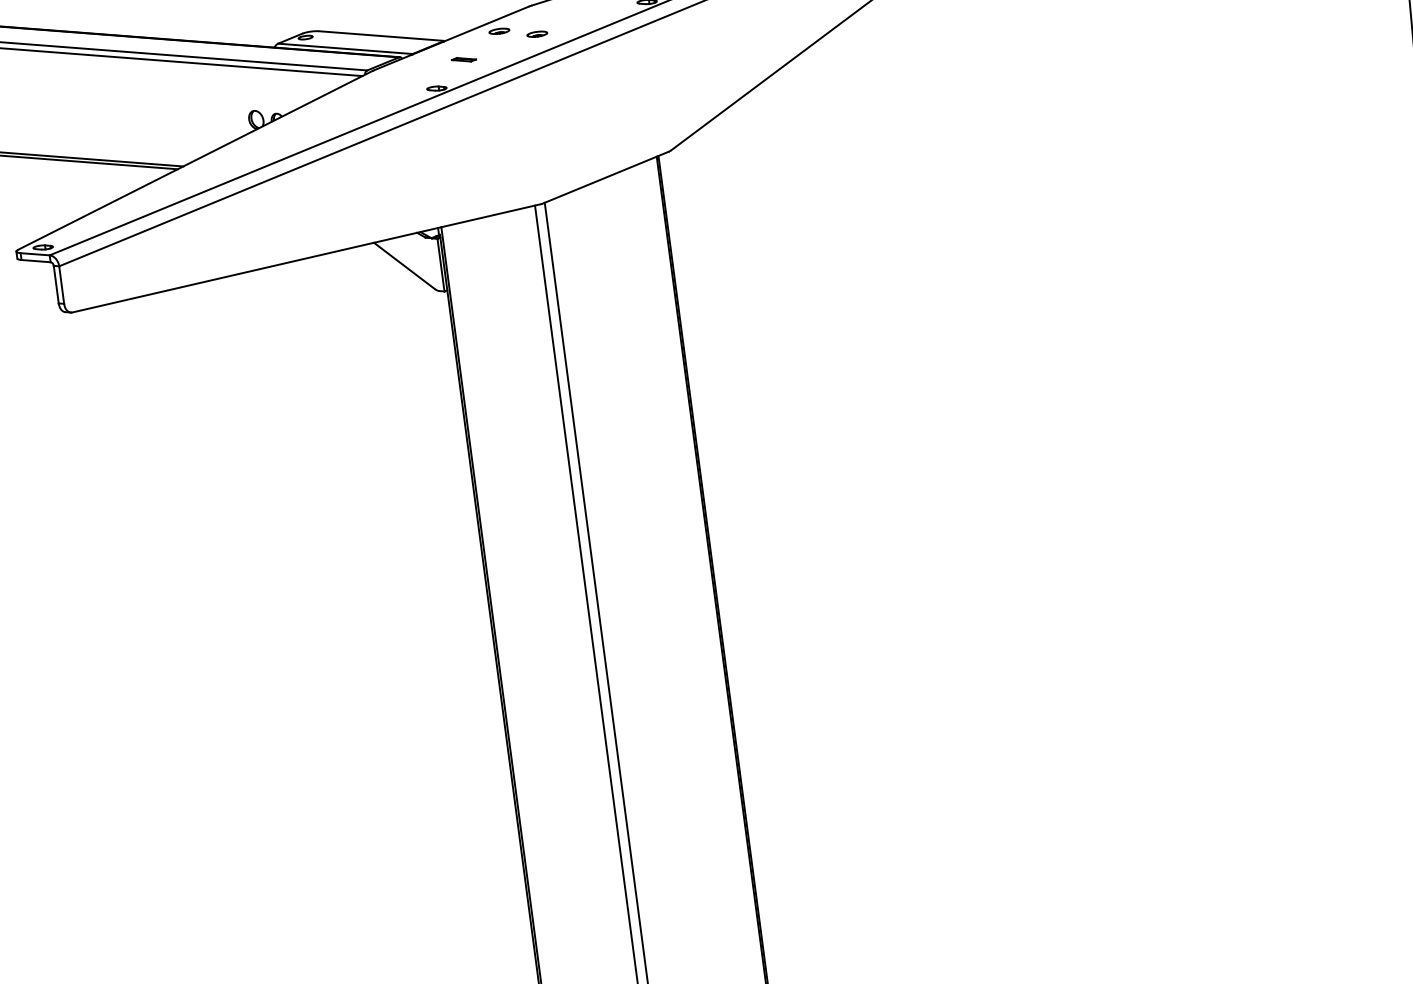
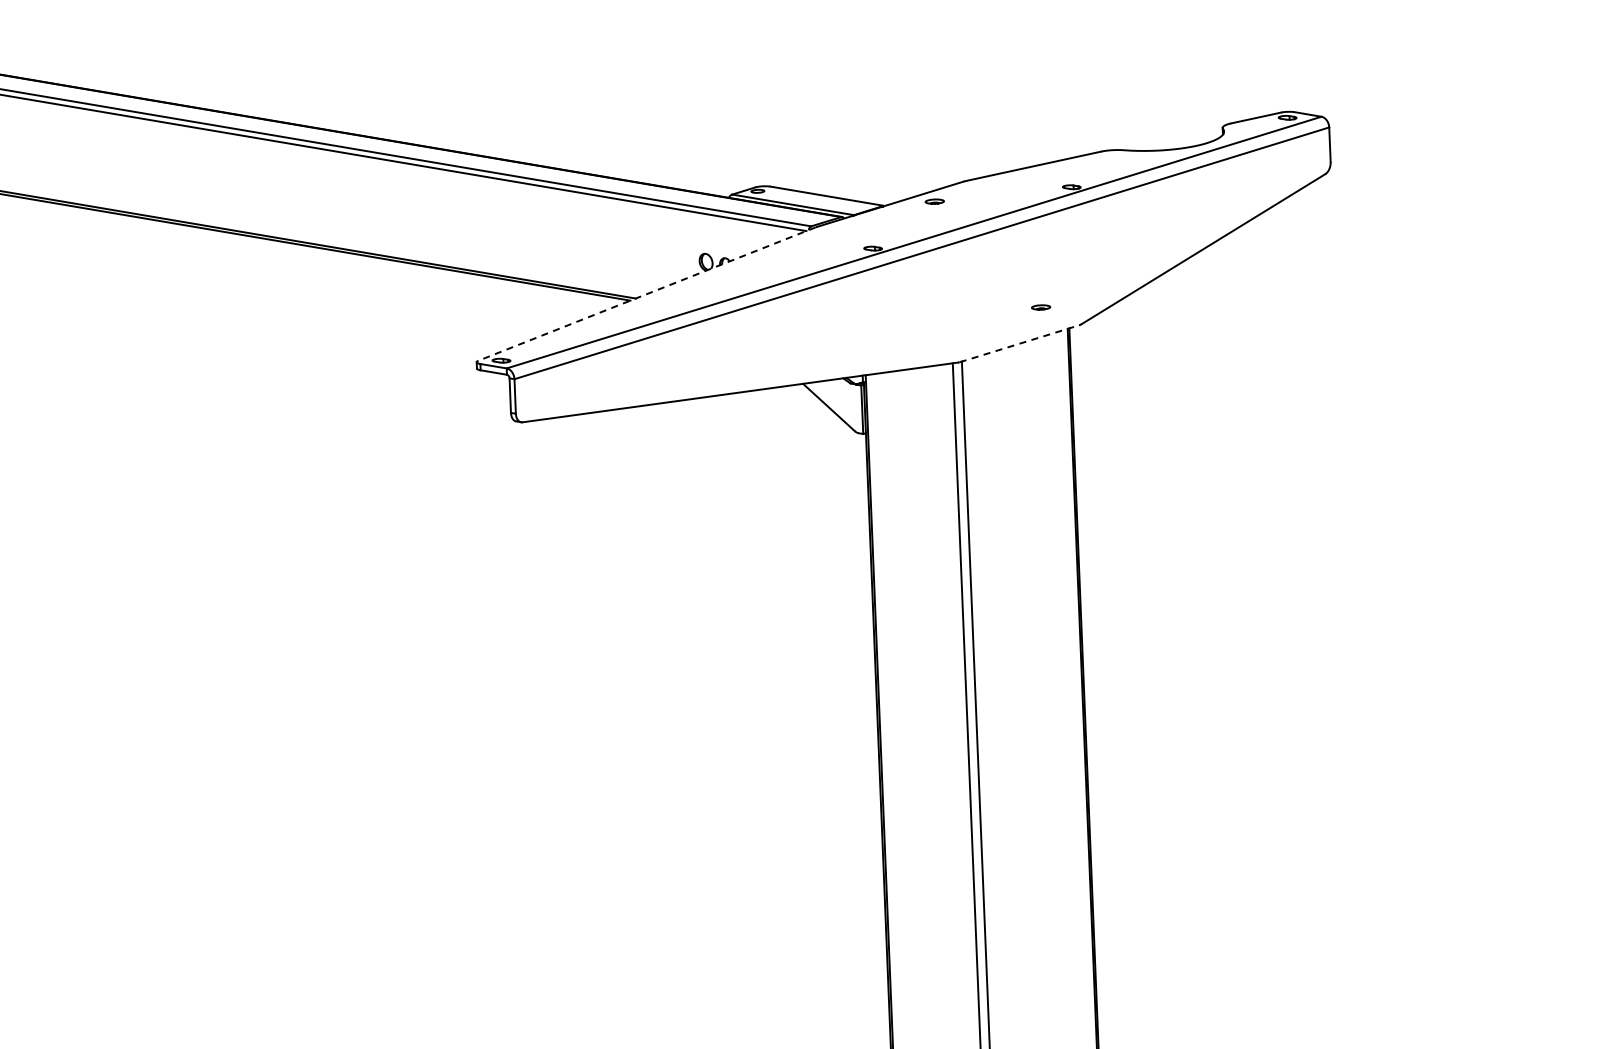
part: (537, 34) -> (1041, 307), moved
part: (464, 59) -> (900, 224), removed
line: (194, 161) -> (646, 294), solid -> dashed
line: (605, 177) -> (1019, 343), solid -> dashed

